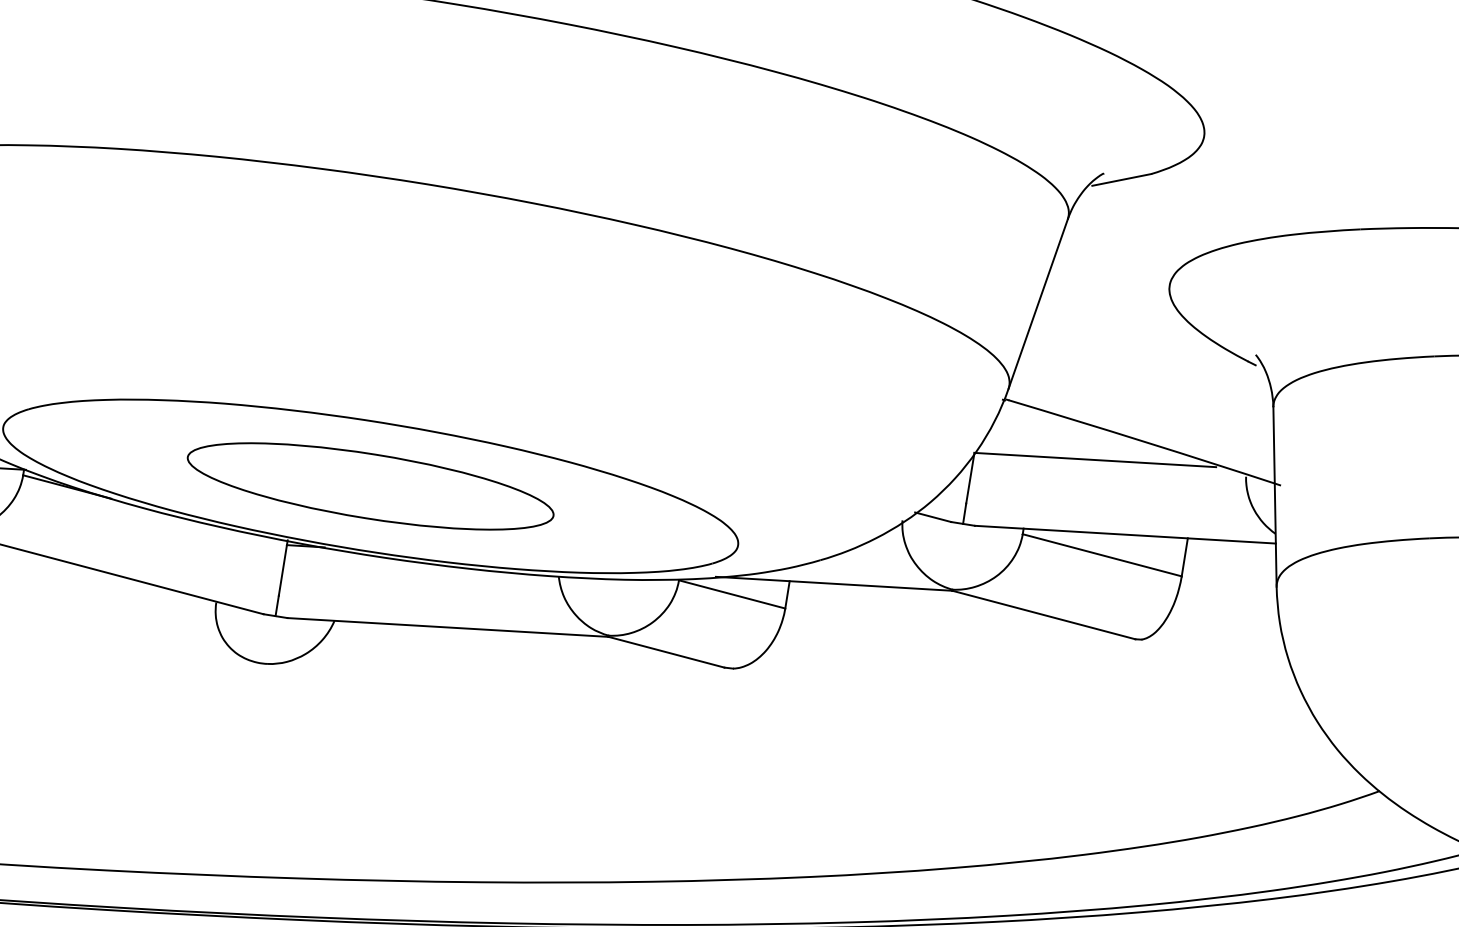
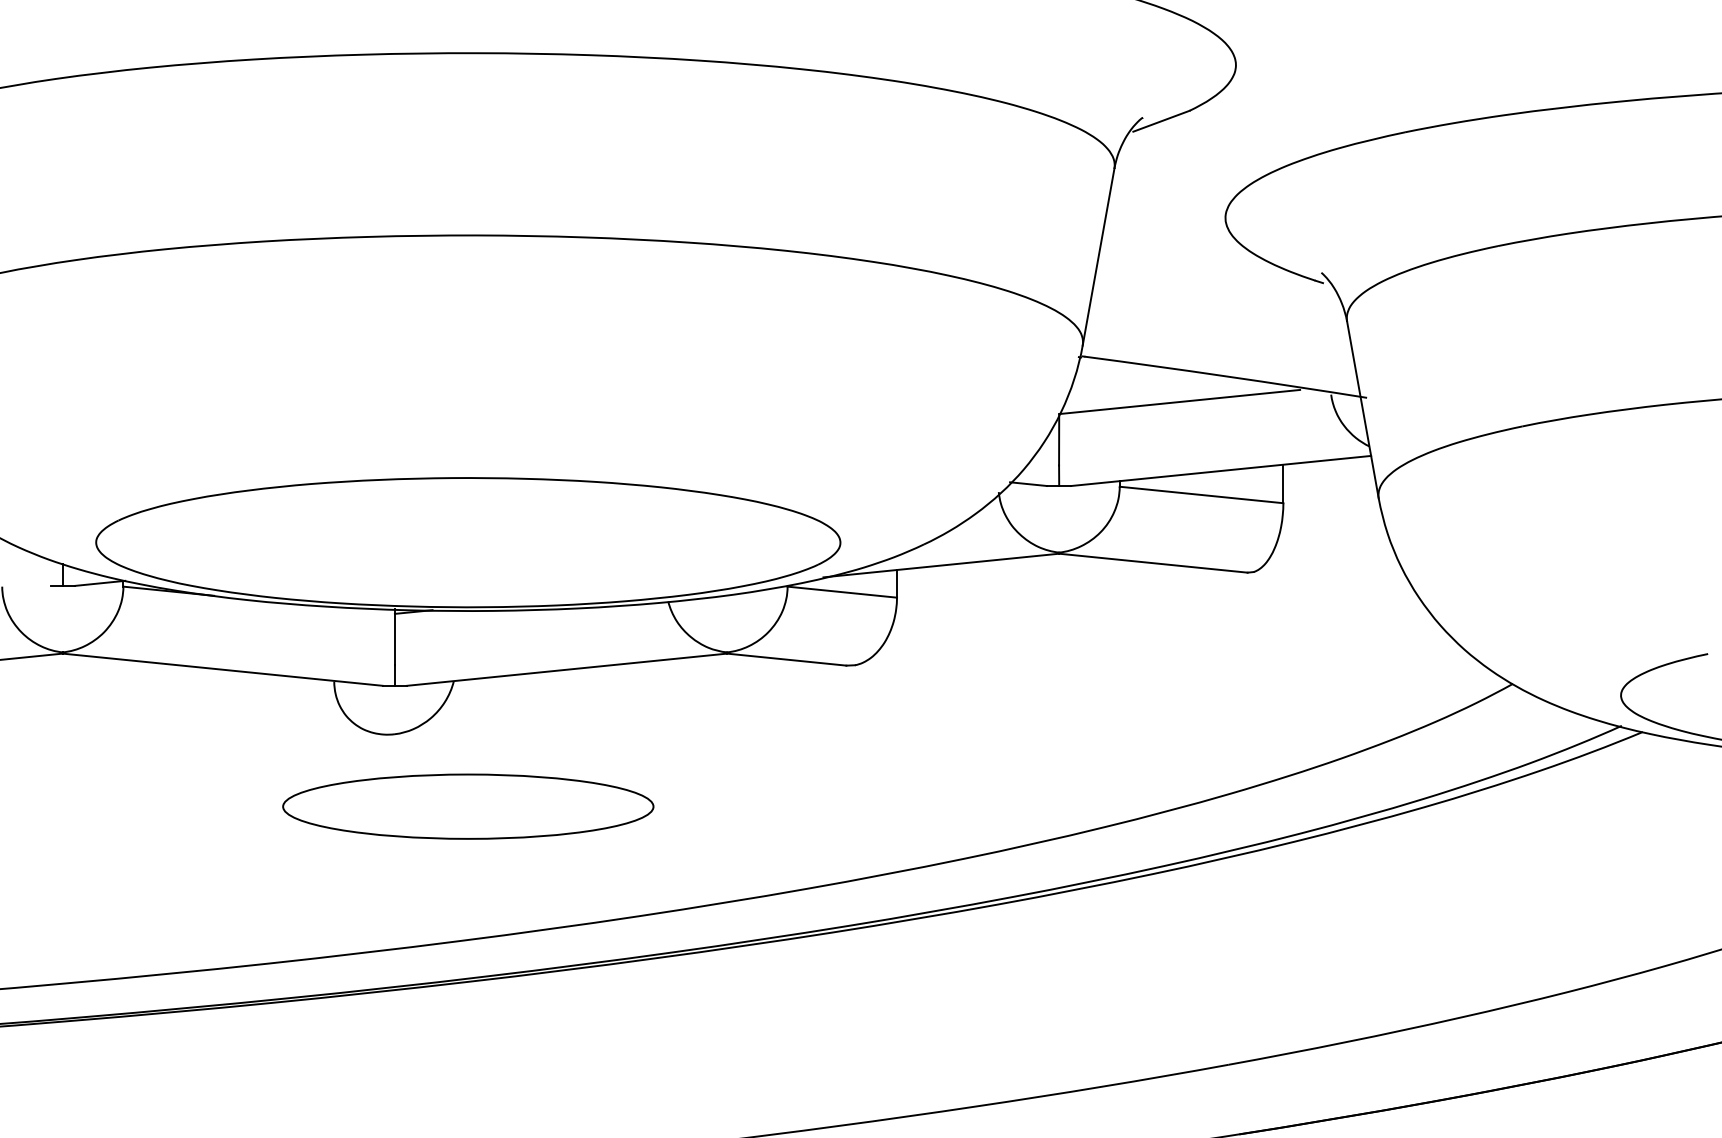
part: (370, 486) -> (468, 806), moved

